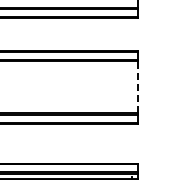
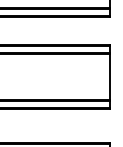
line: (138, 86) -> (110, 76), dashed -> solid

